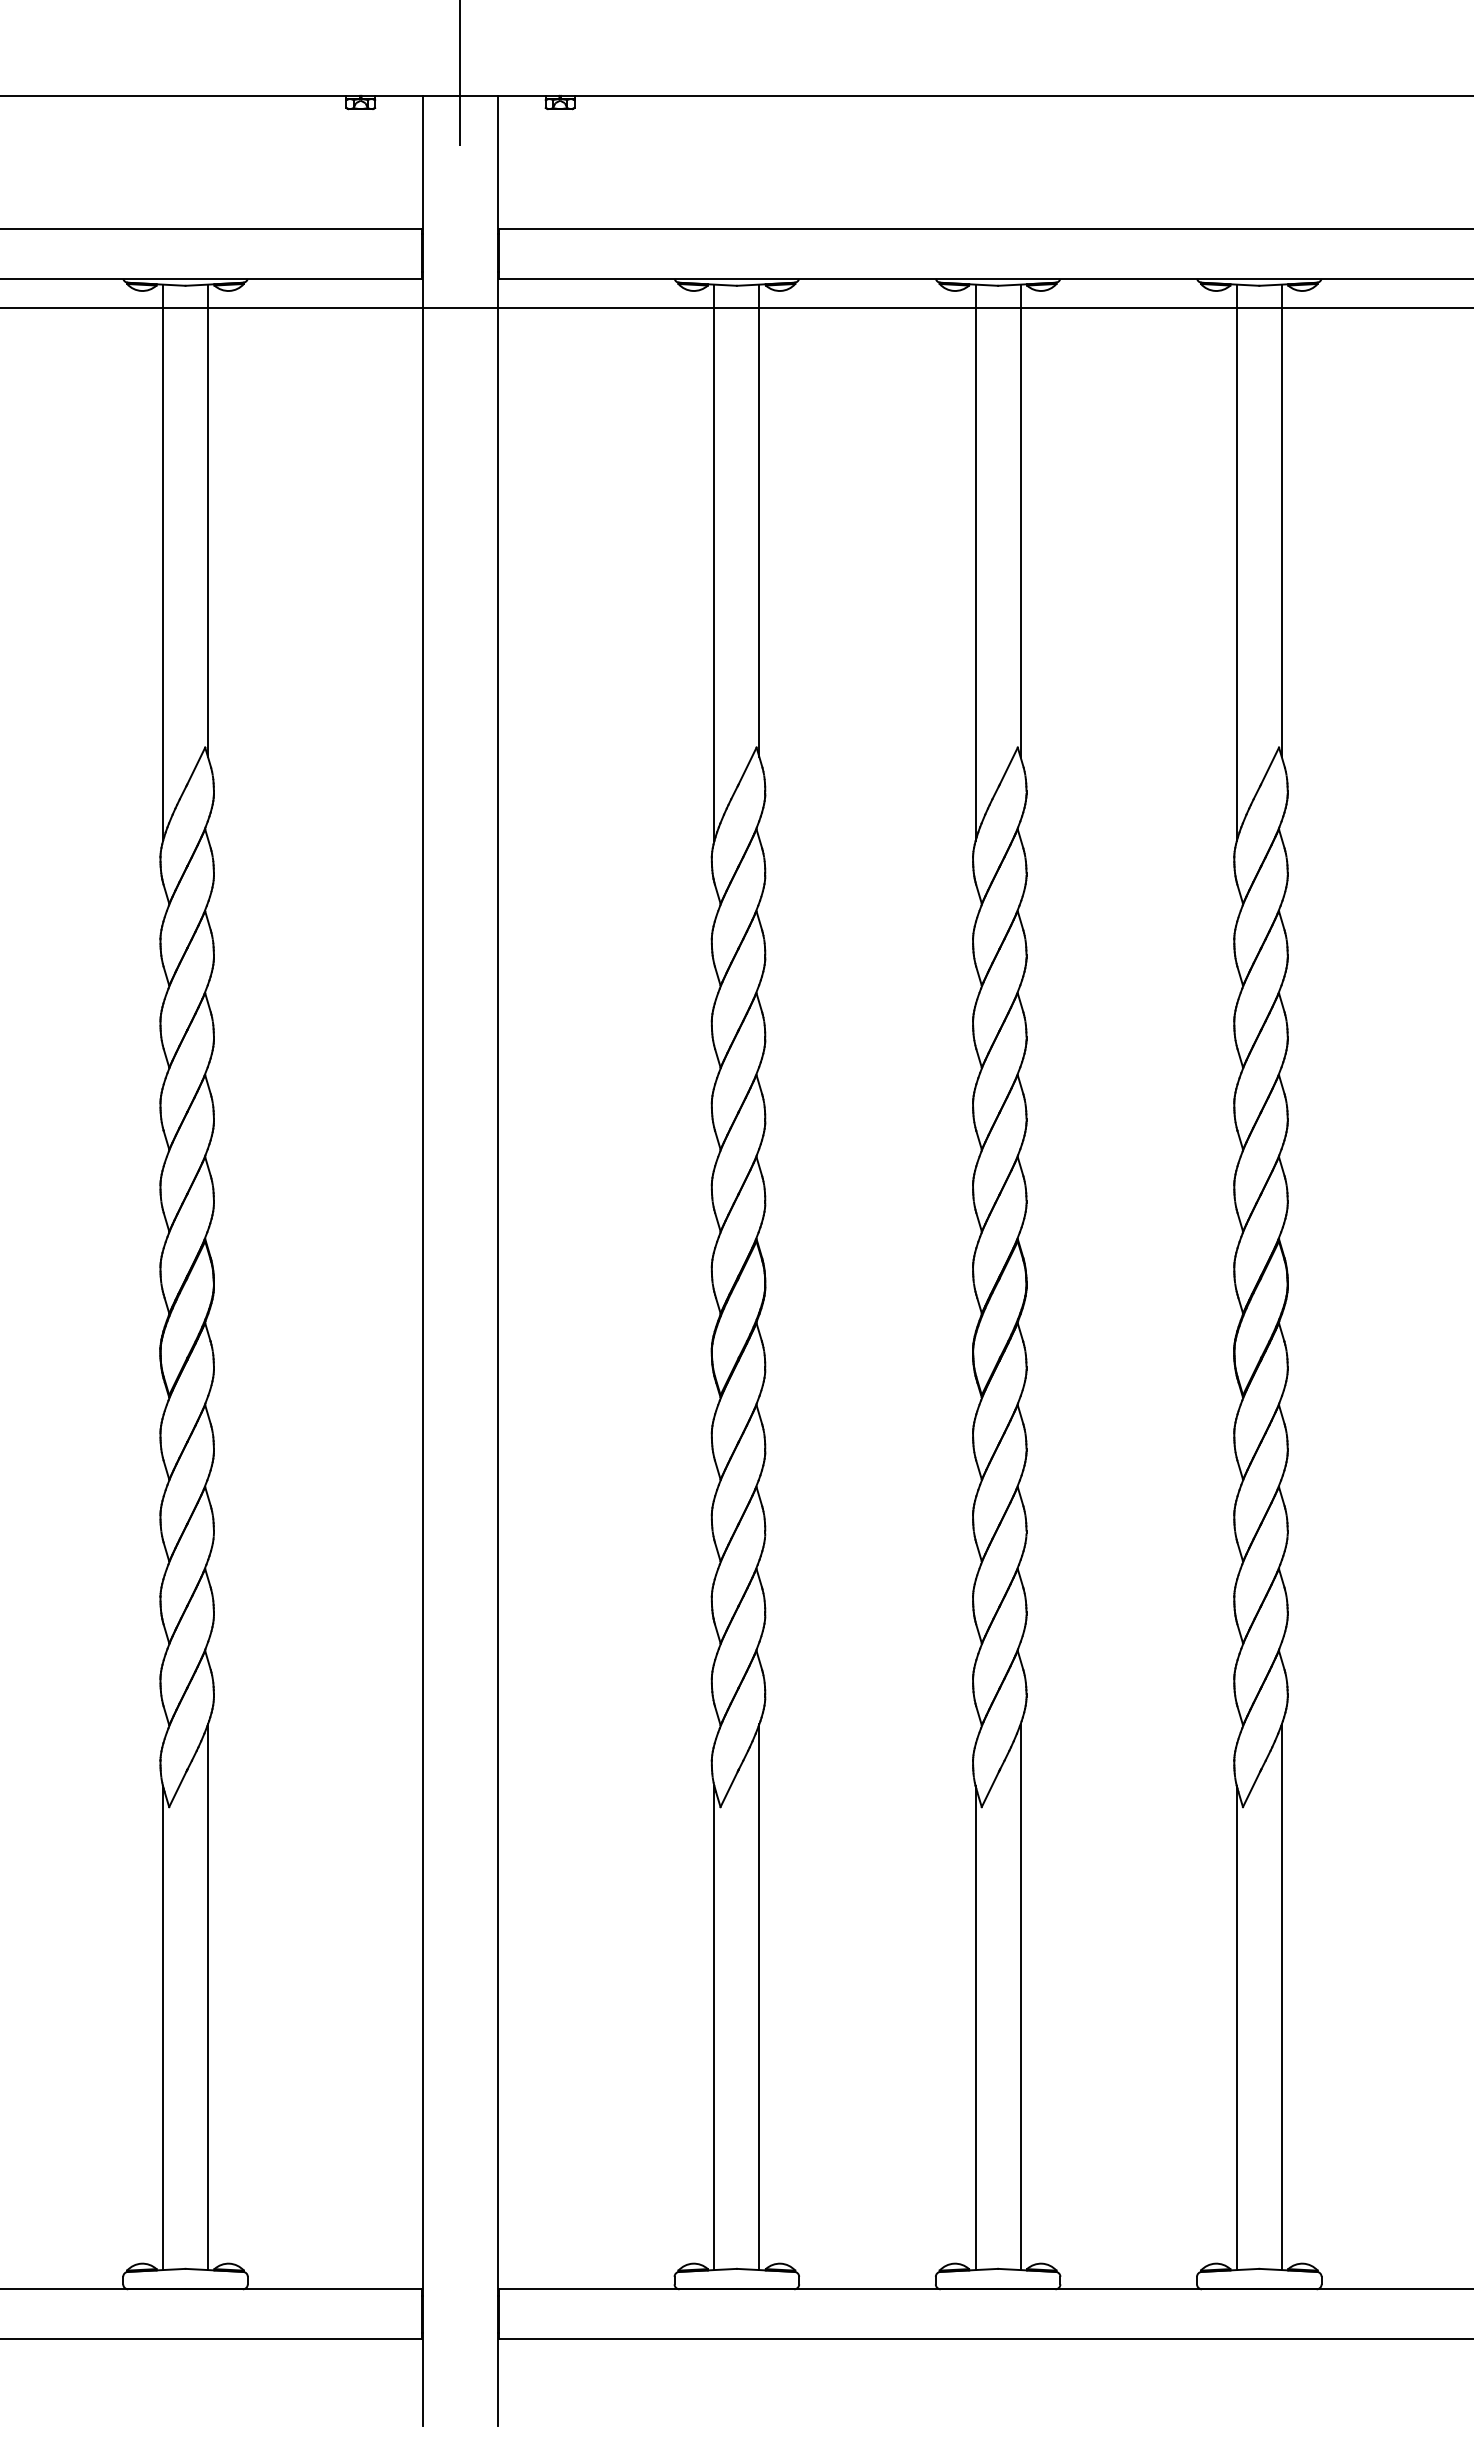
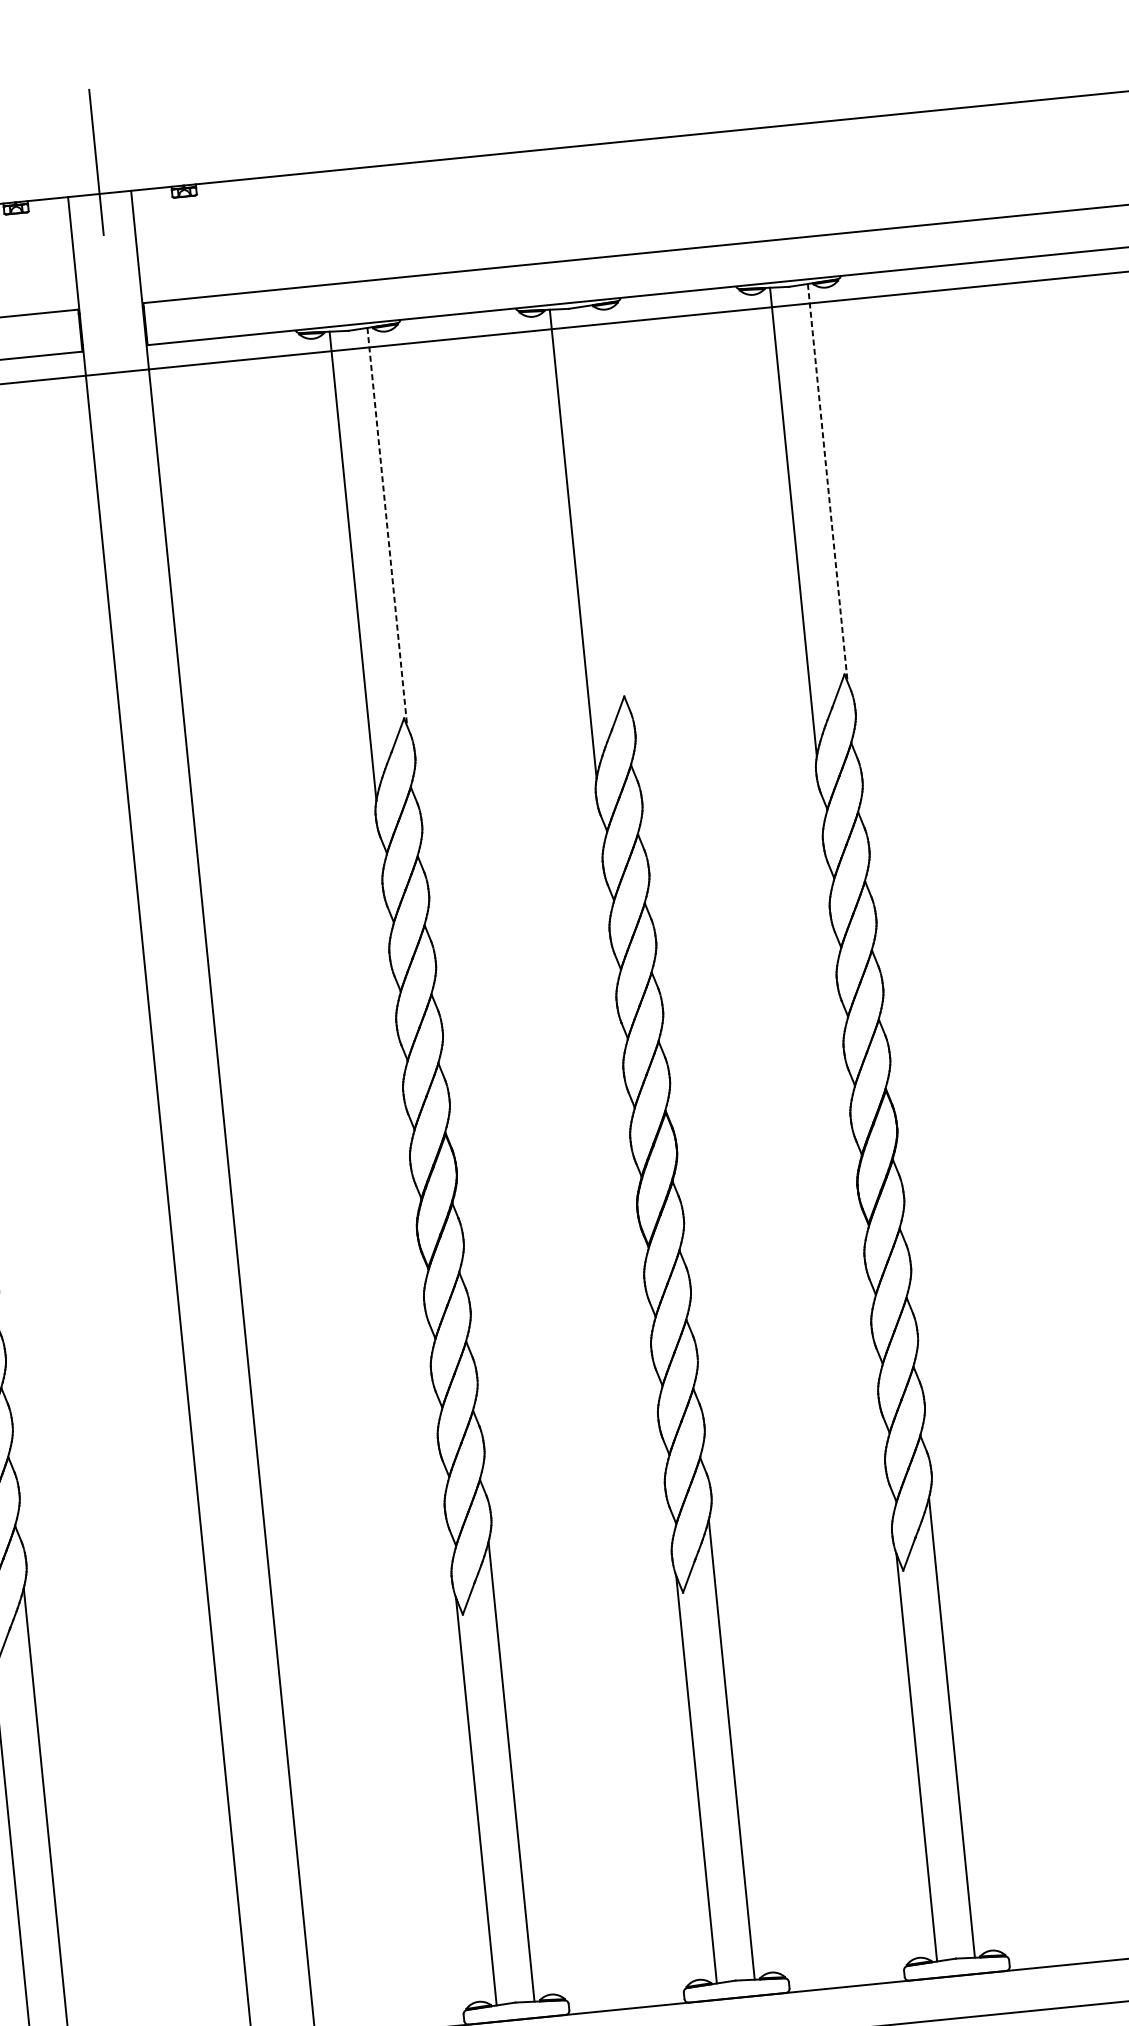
line: (1020, 520) -> (607, 504), removed
line: (759, 521) -> (387, 527), solid -> dashed
line: (1281, 521) -> (827, 483), solid -> dashed

